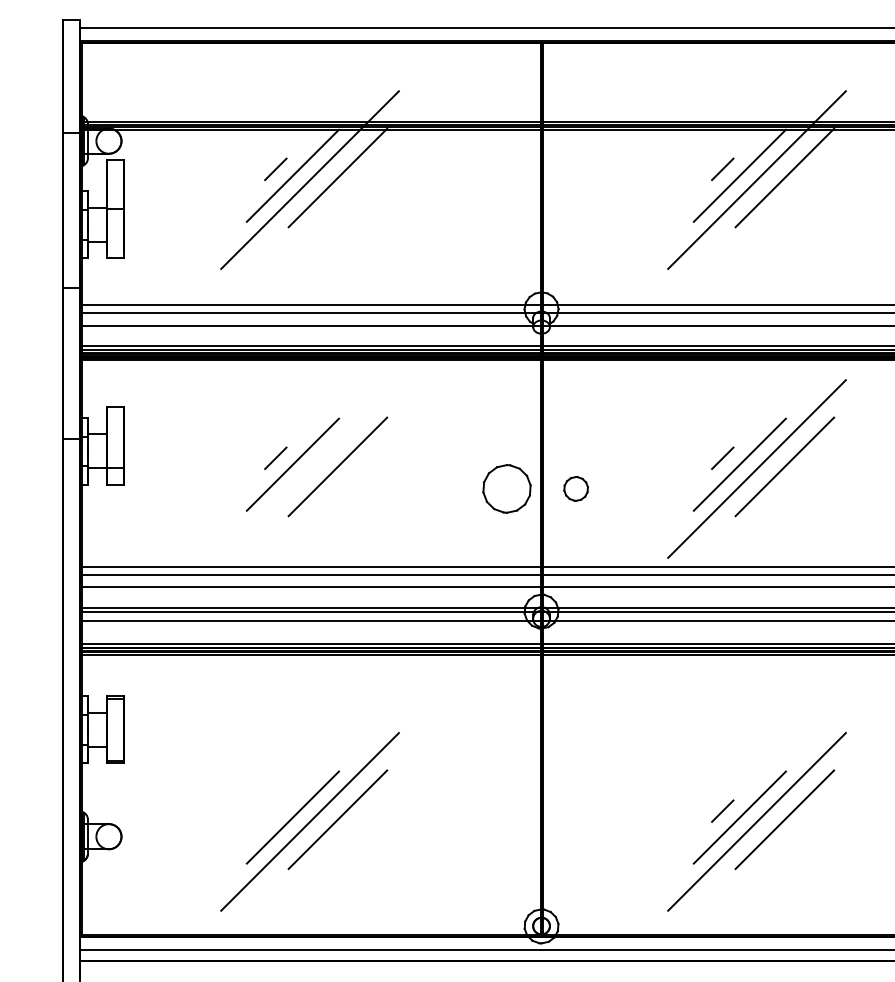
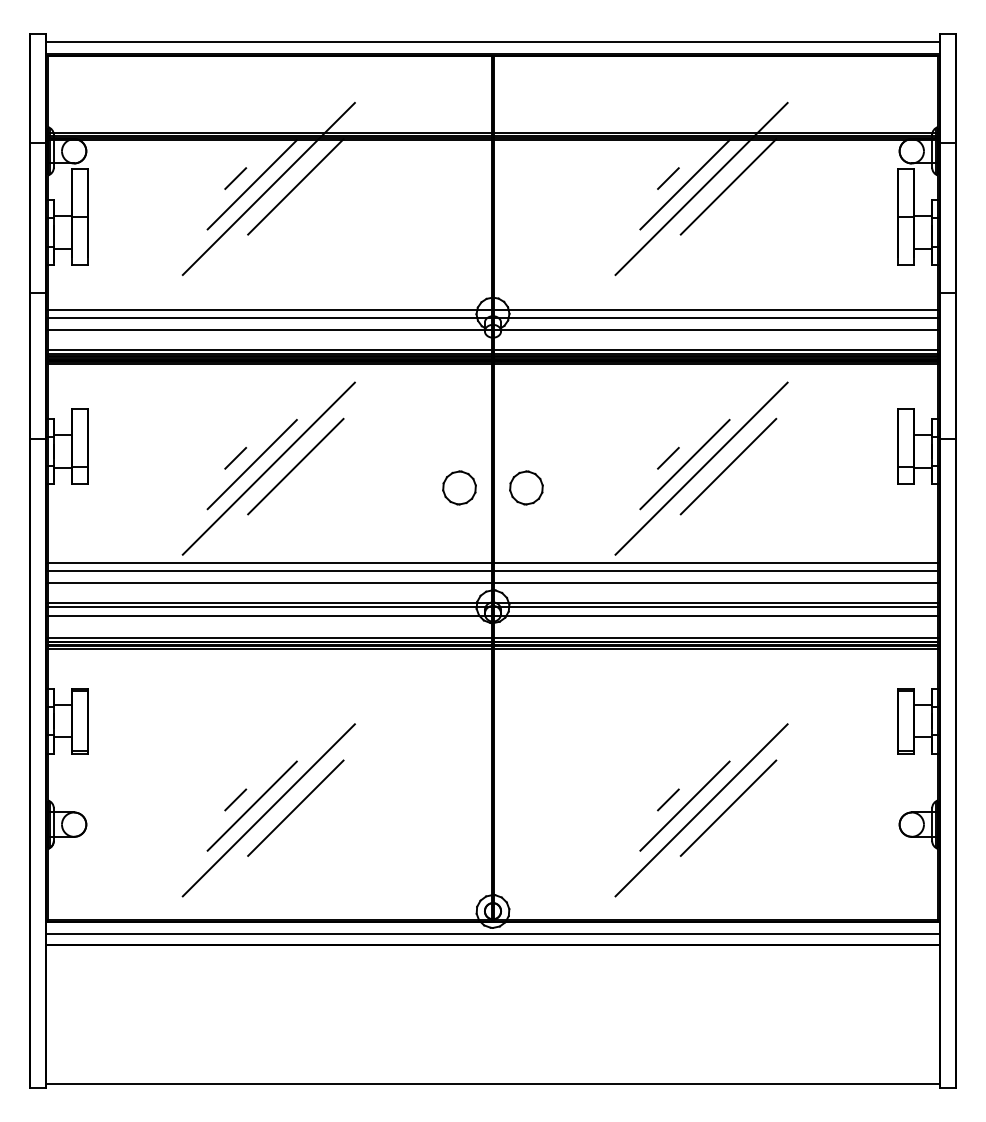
line: (309, 468) -> (268, 468), added
part: (506, 488) -> (459, 487), size x0.71
part: (576, 488) -> (526, 487), size x1.43
line: (275, 810) -> (235, 799), added

